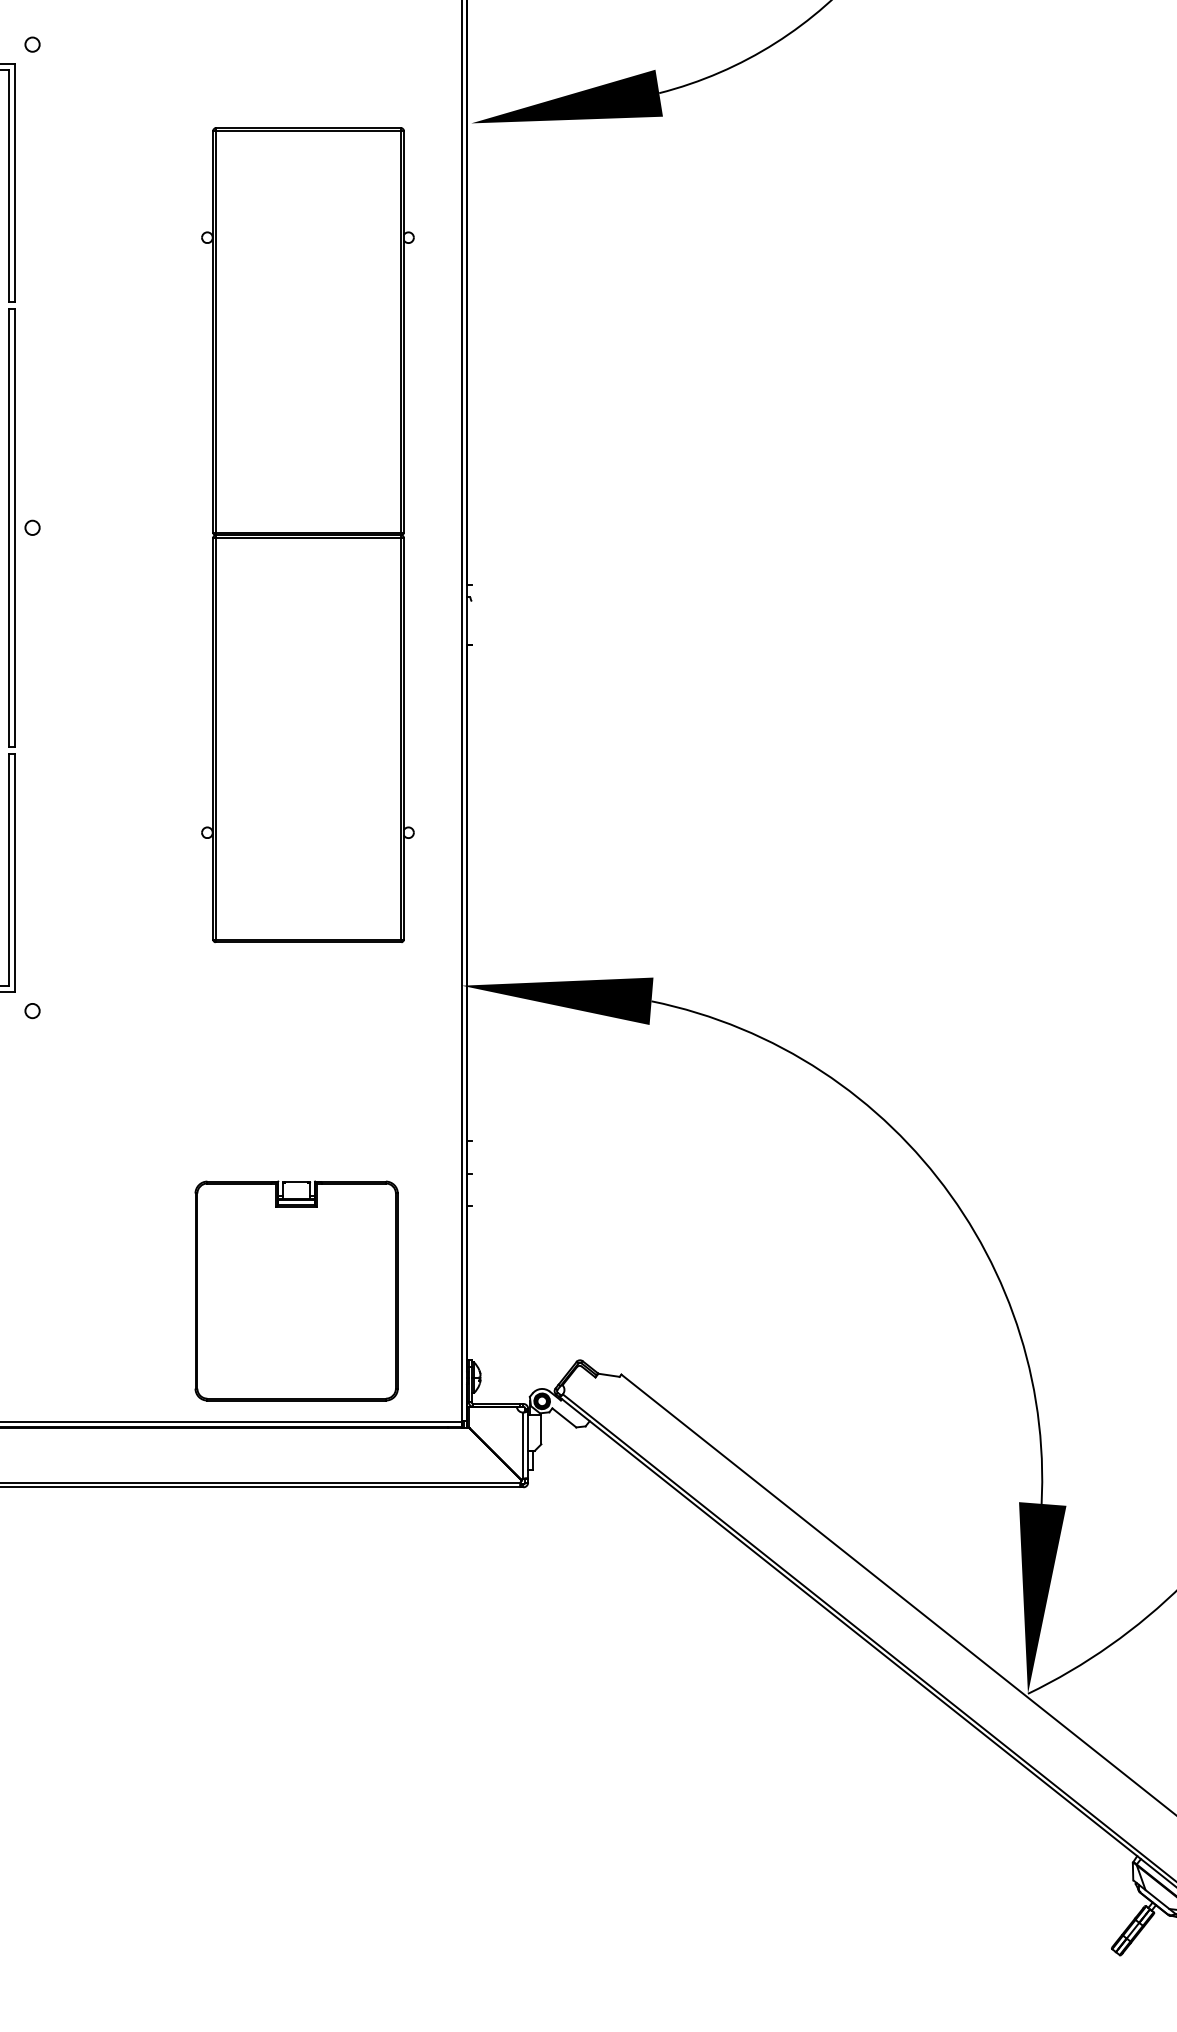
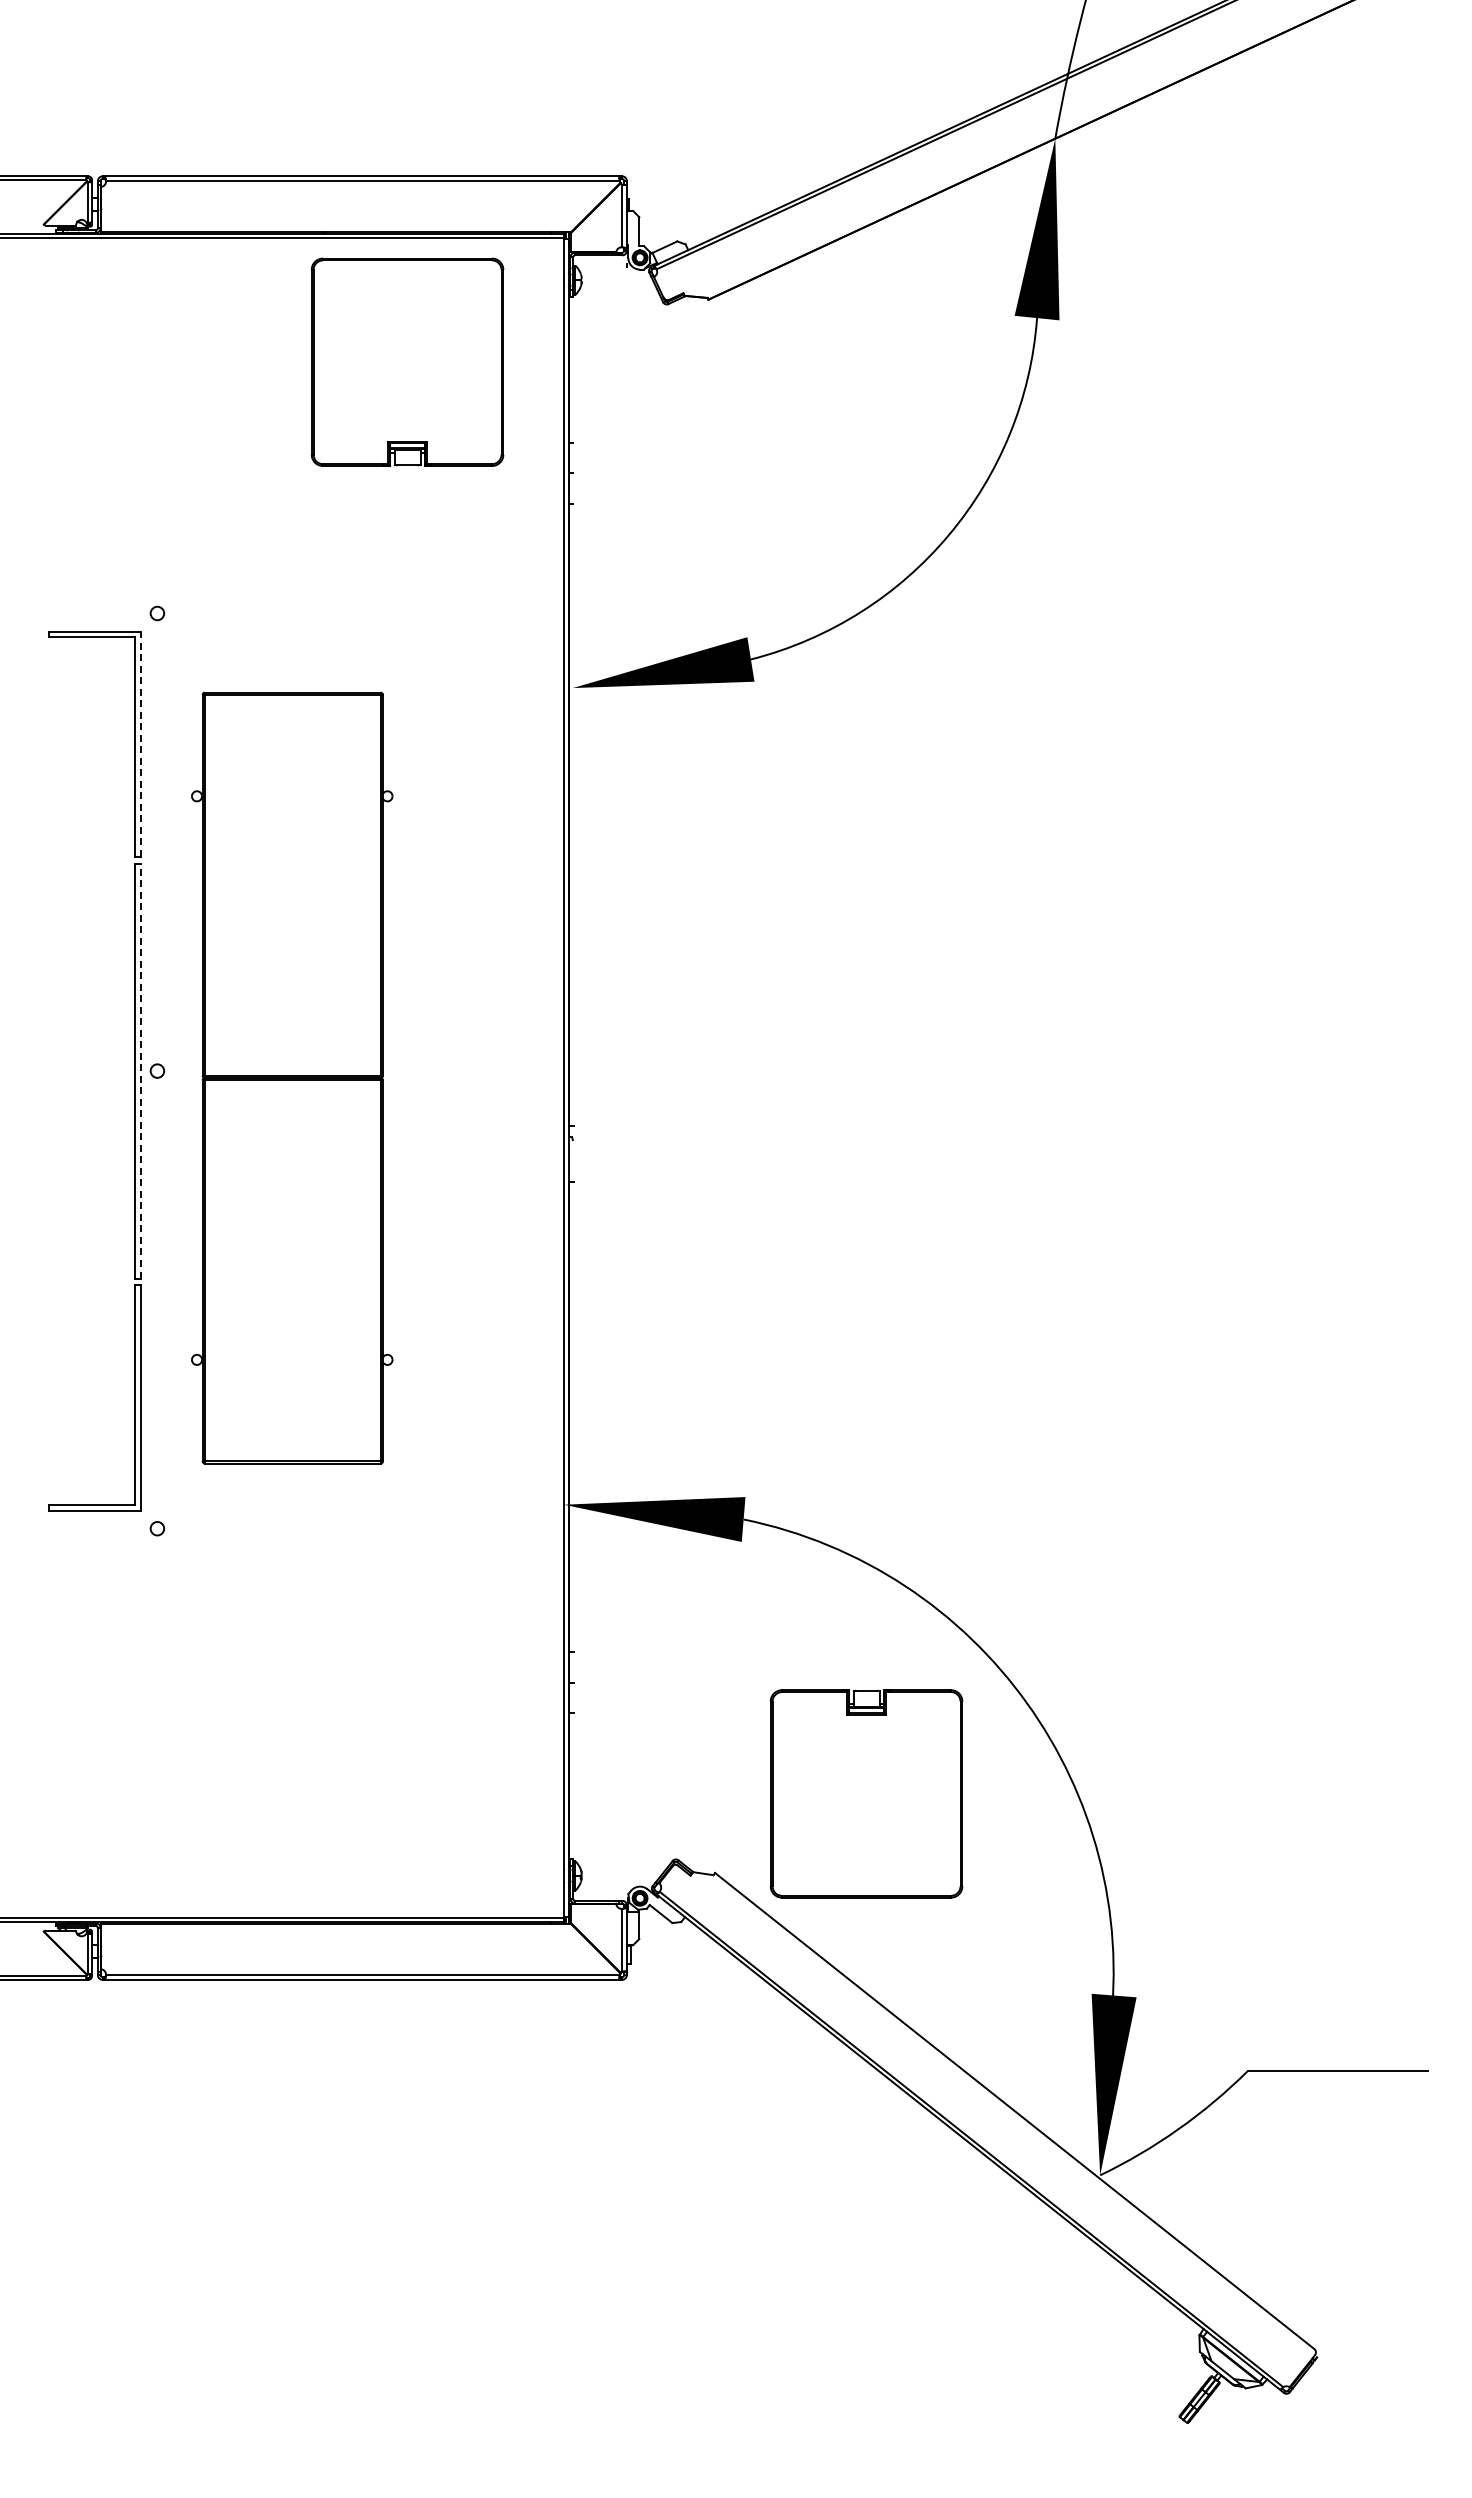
line: (14, 182) -> (140, 744), solid -> dashed
line: (14, 527) -> (140, 1070), solid -> dashed
part: (308, 534) -> (292, 1077), moved
part: (296, 1290) -> (866, 1793), moved

